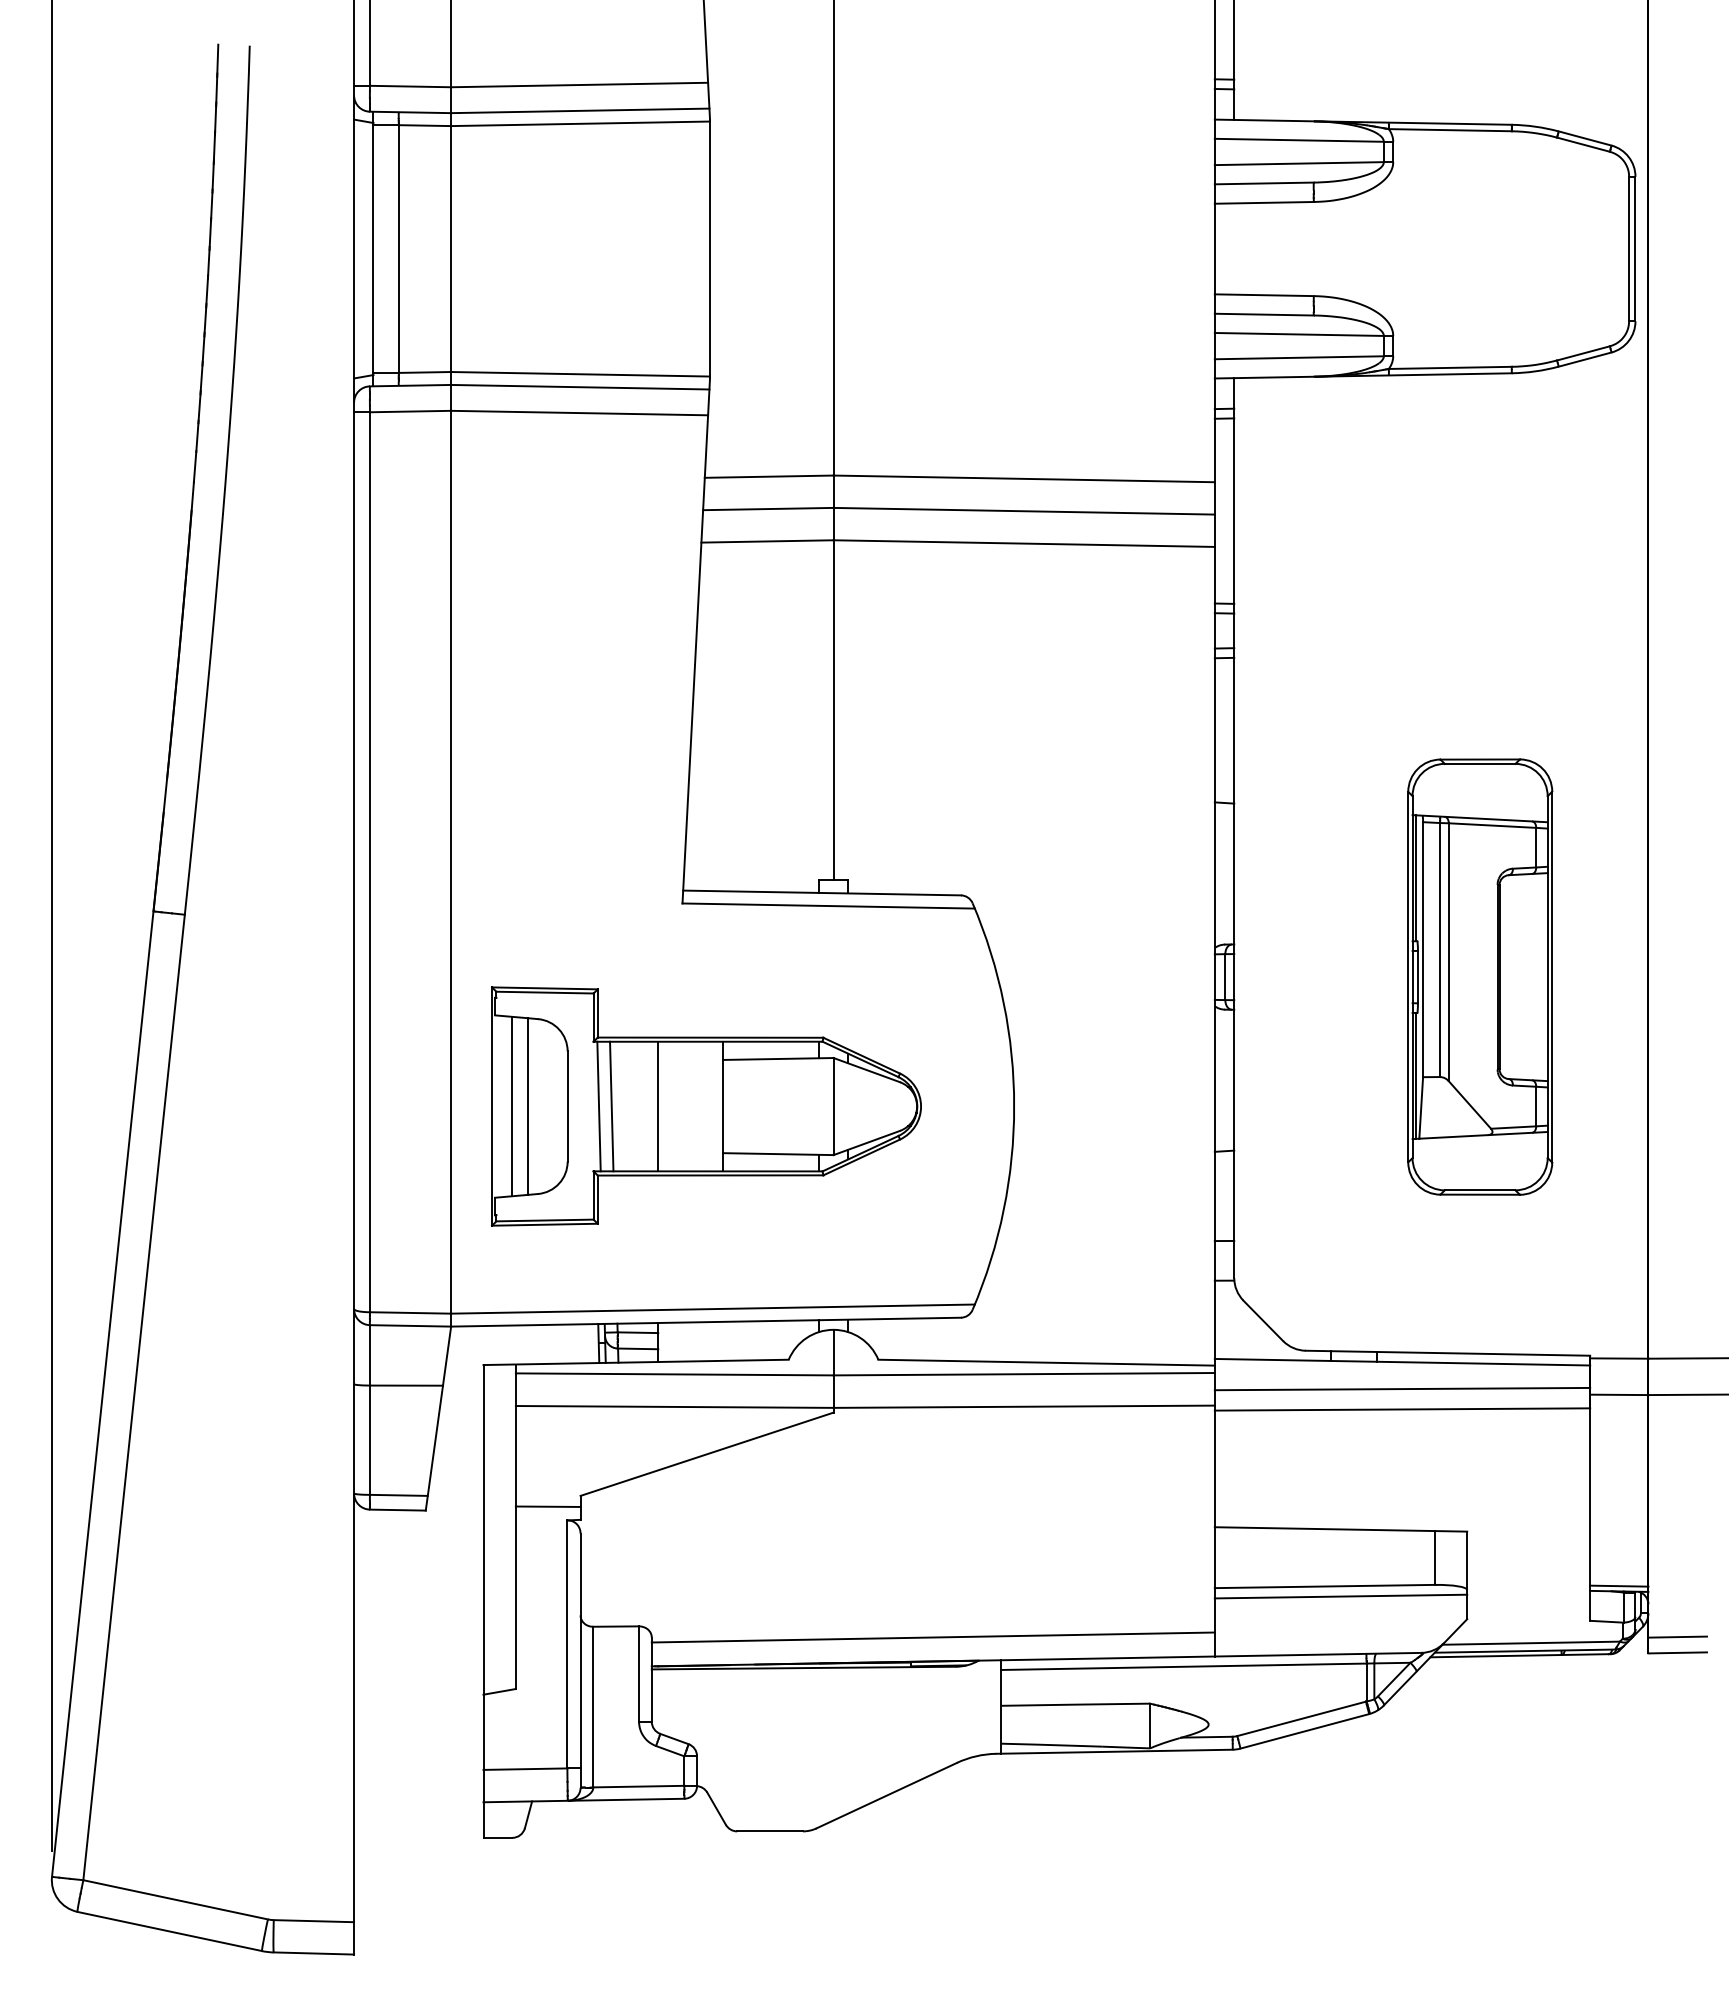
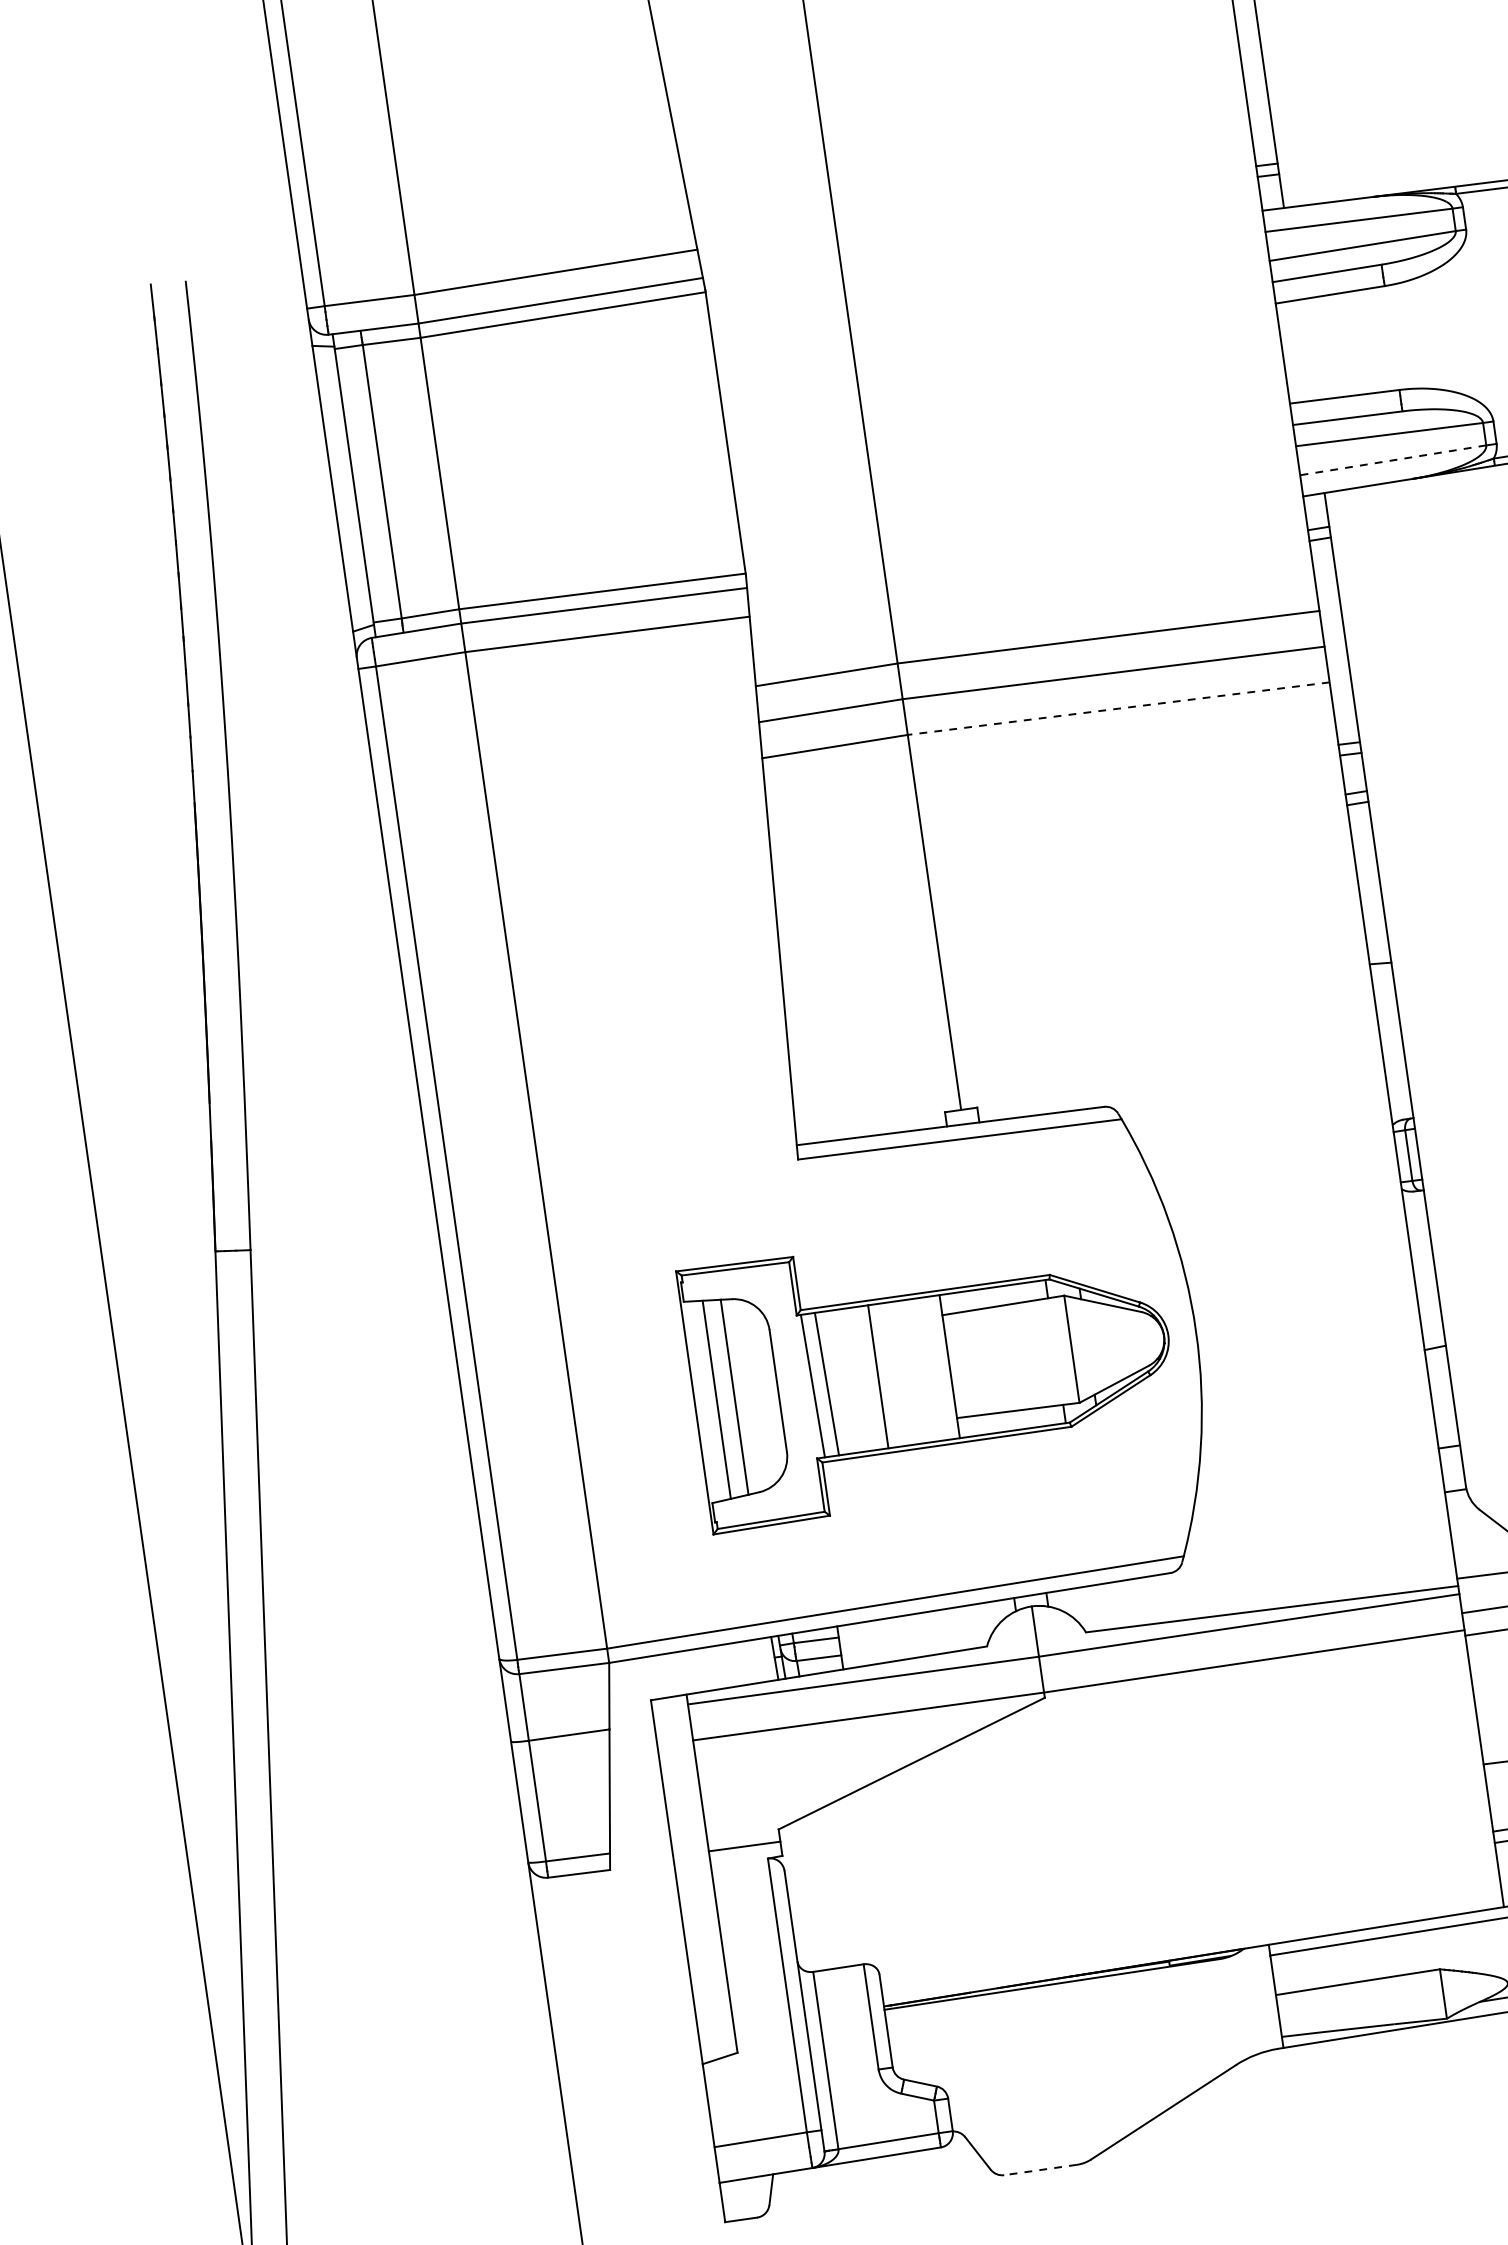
line: (1299, 357) -> (1393, 459), solid -> dashed
line: (1024, 543) -> (1119, 708), solid -> dashed
part: (706, 1106) -> (931, 1369), moved
line: (932, 1637) -> (1189, 1930), removed
line: (770, 1831) -> (1041, 2170), solid -> dashed

